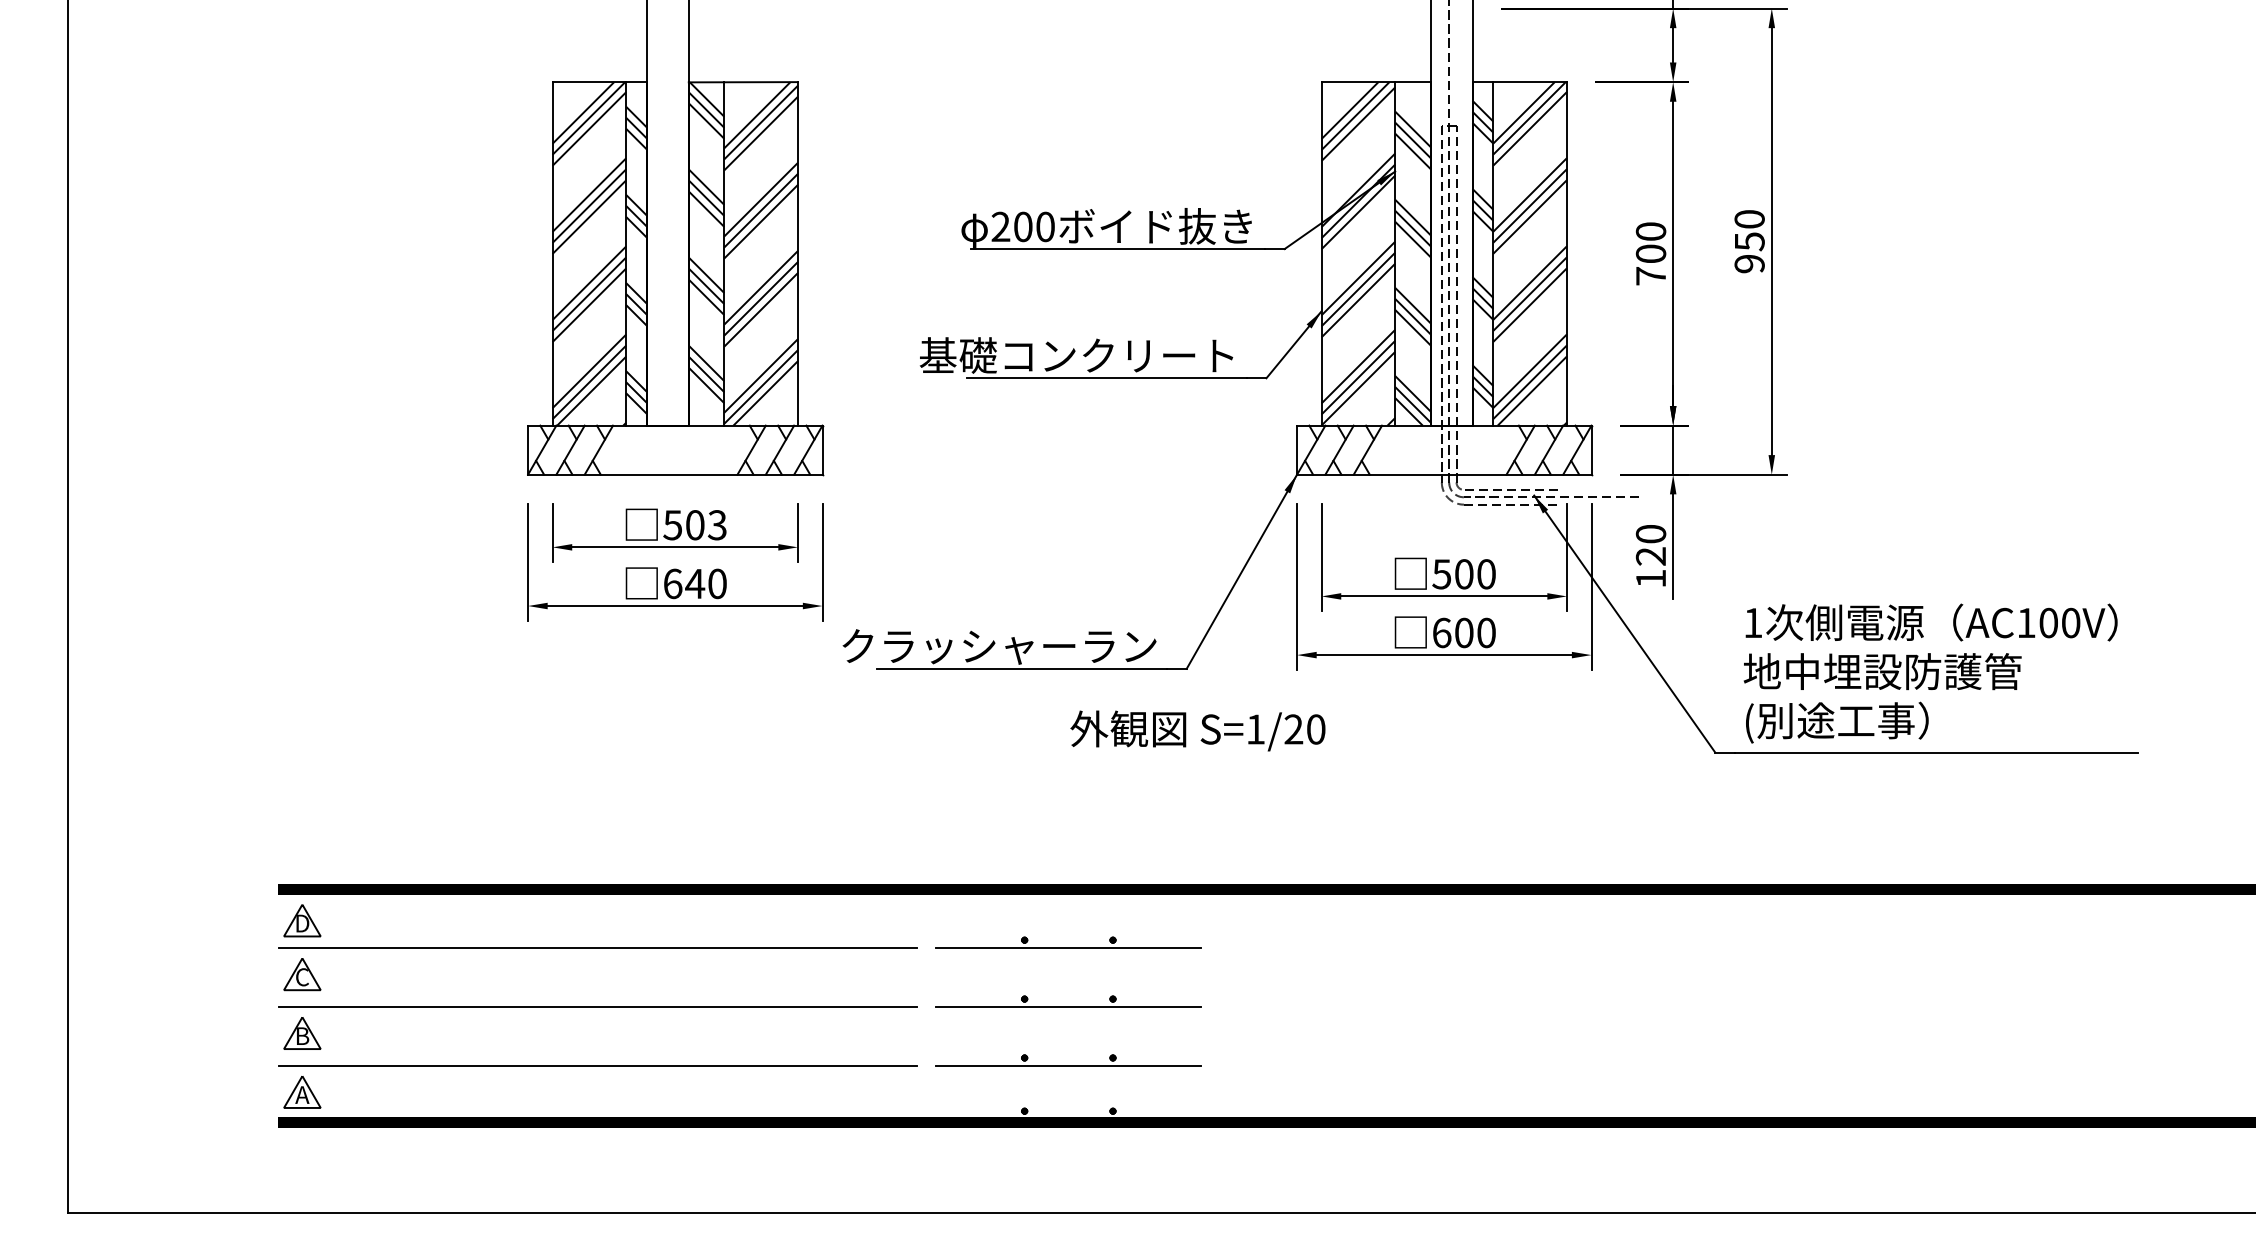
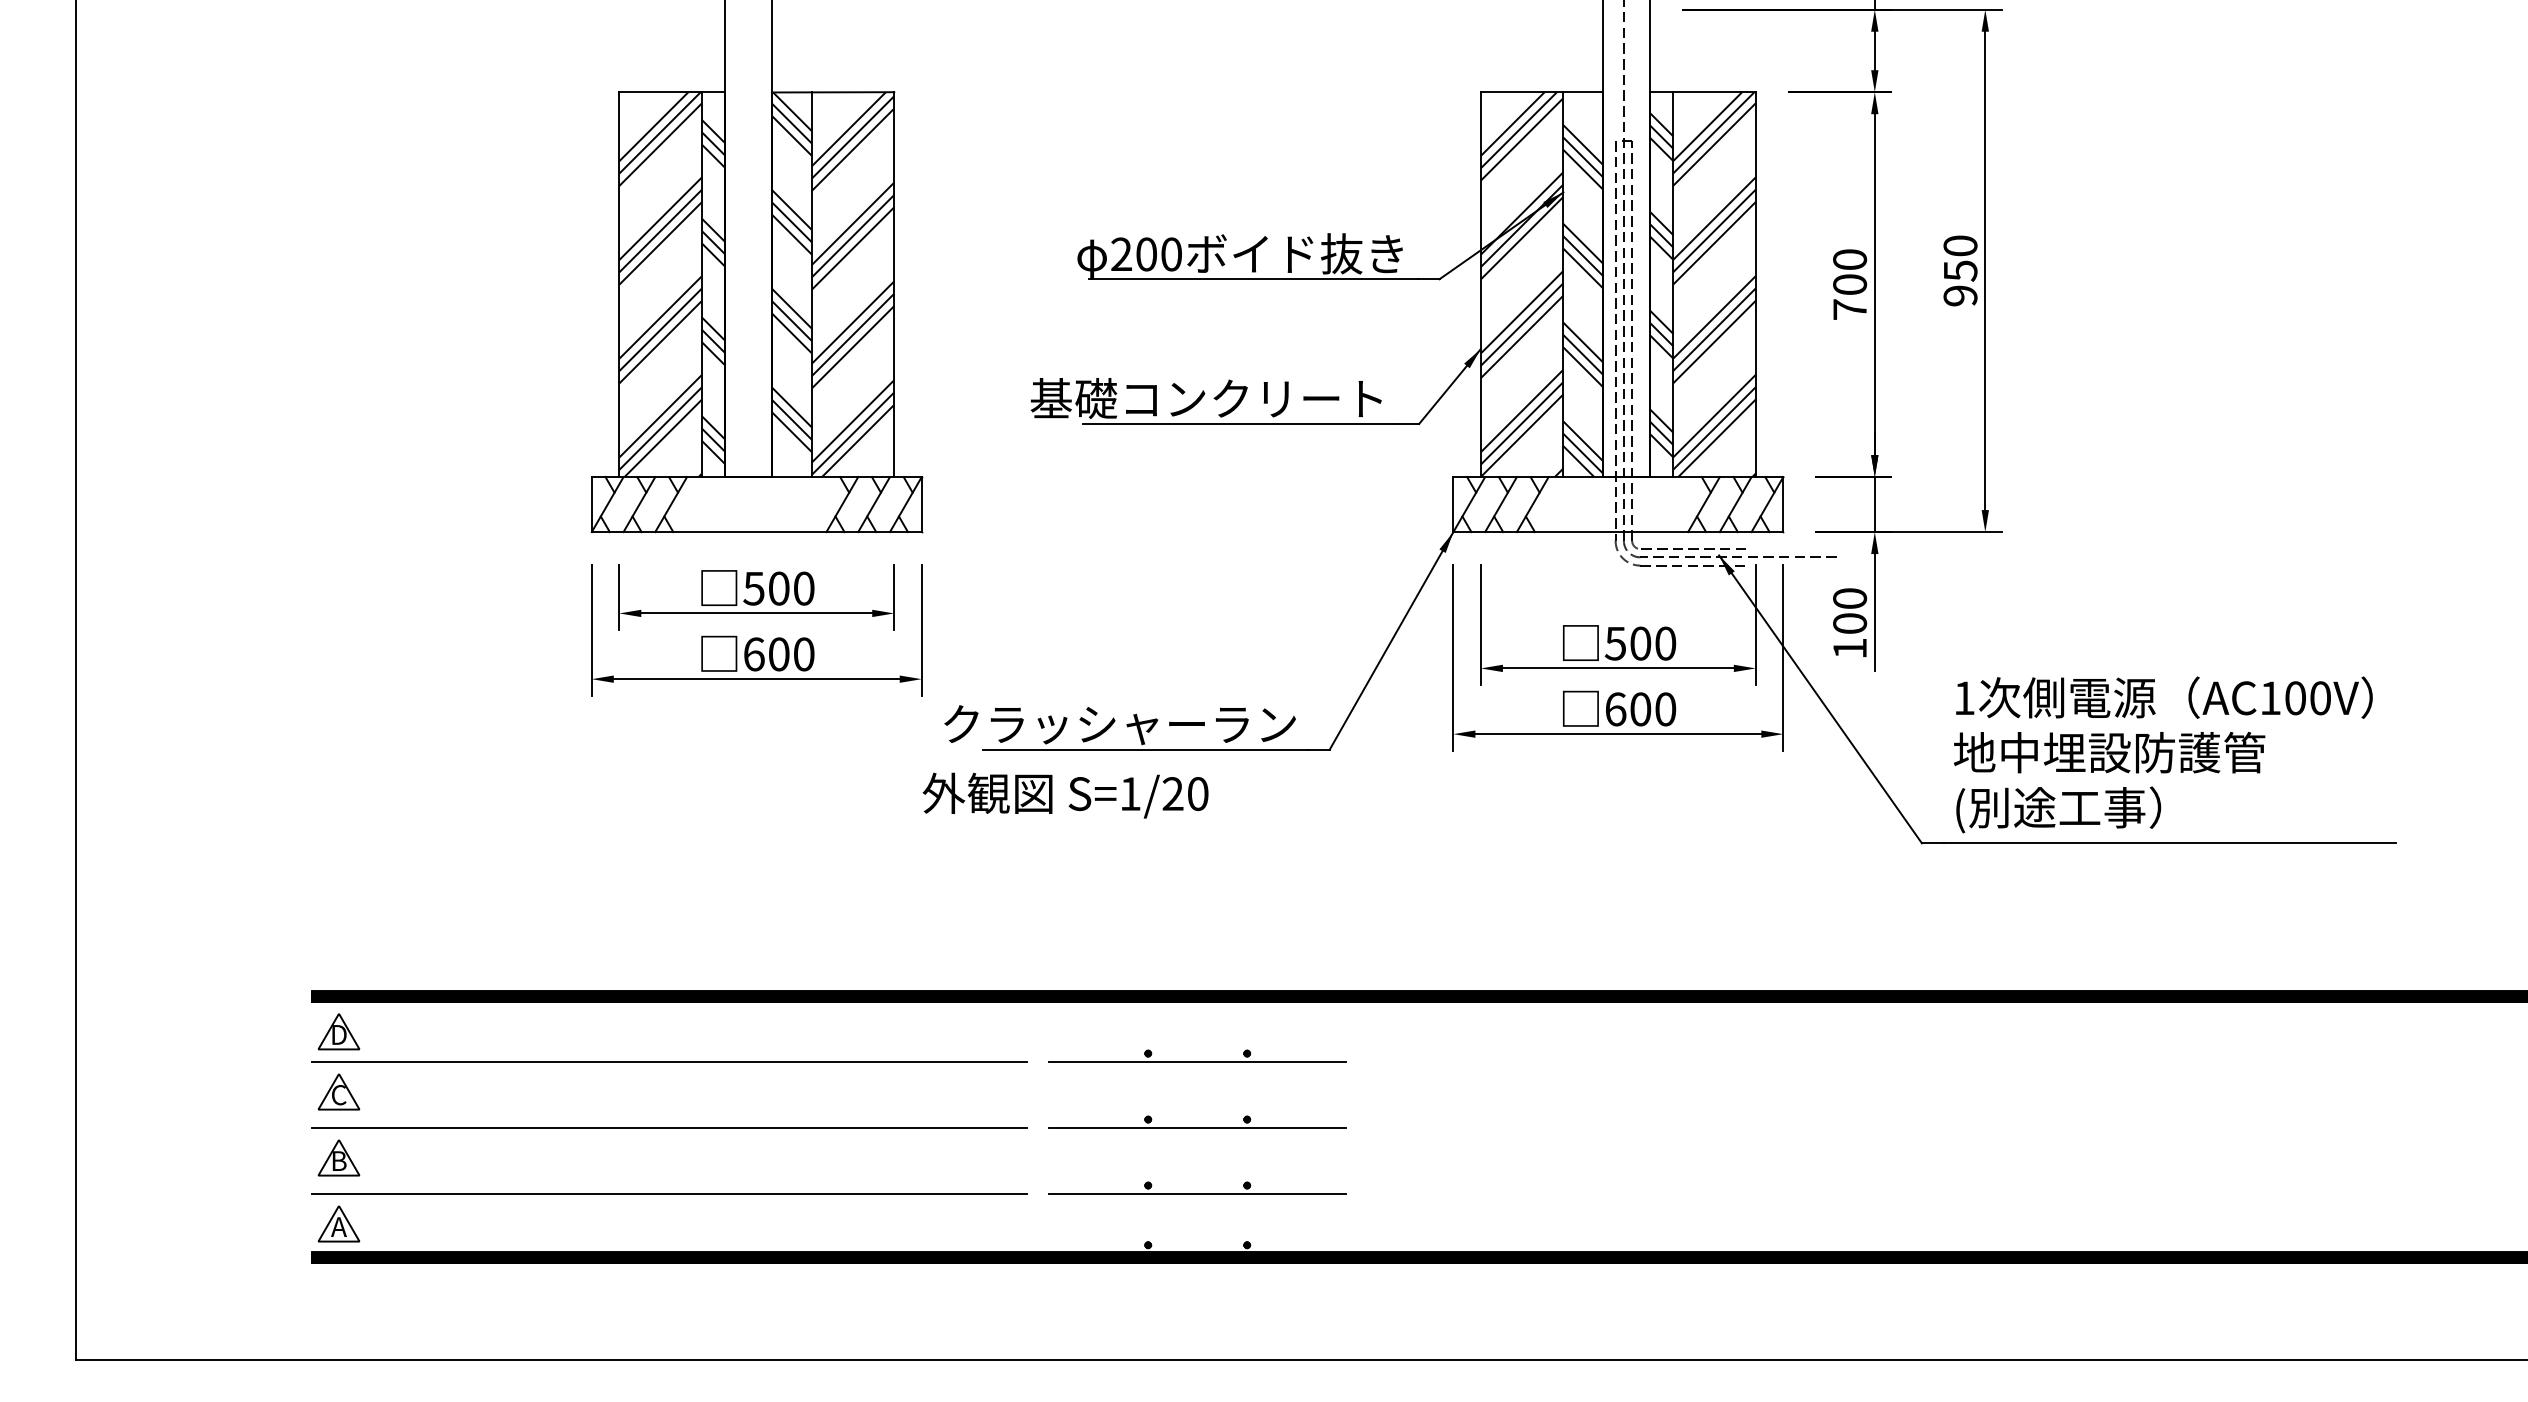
text: (716, 525) -> (802, 588), 503 -> 500
text: (1651, 556) -> (1850, 623), 120 -> 100
text: (695, 583) -> (779, 653), 640 -> 600
text: (1197, 730) -> (1065, 795), moved

